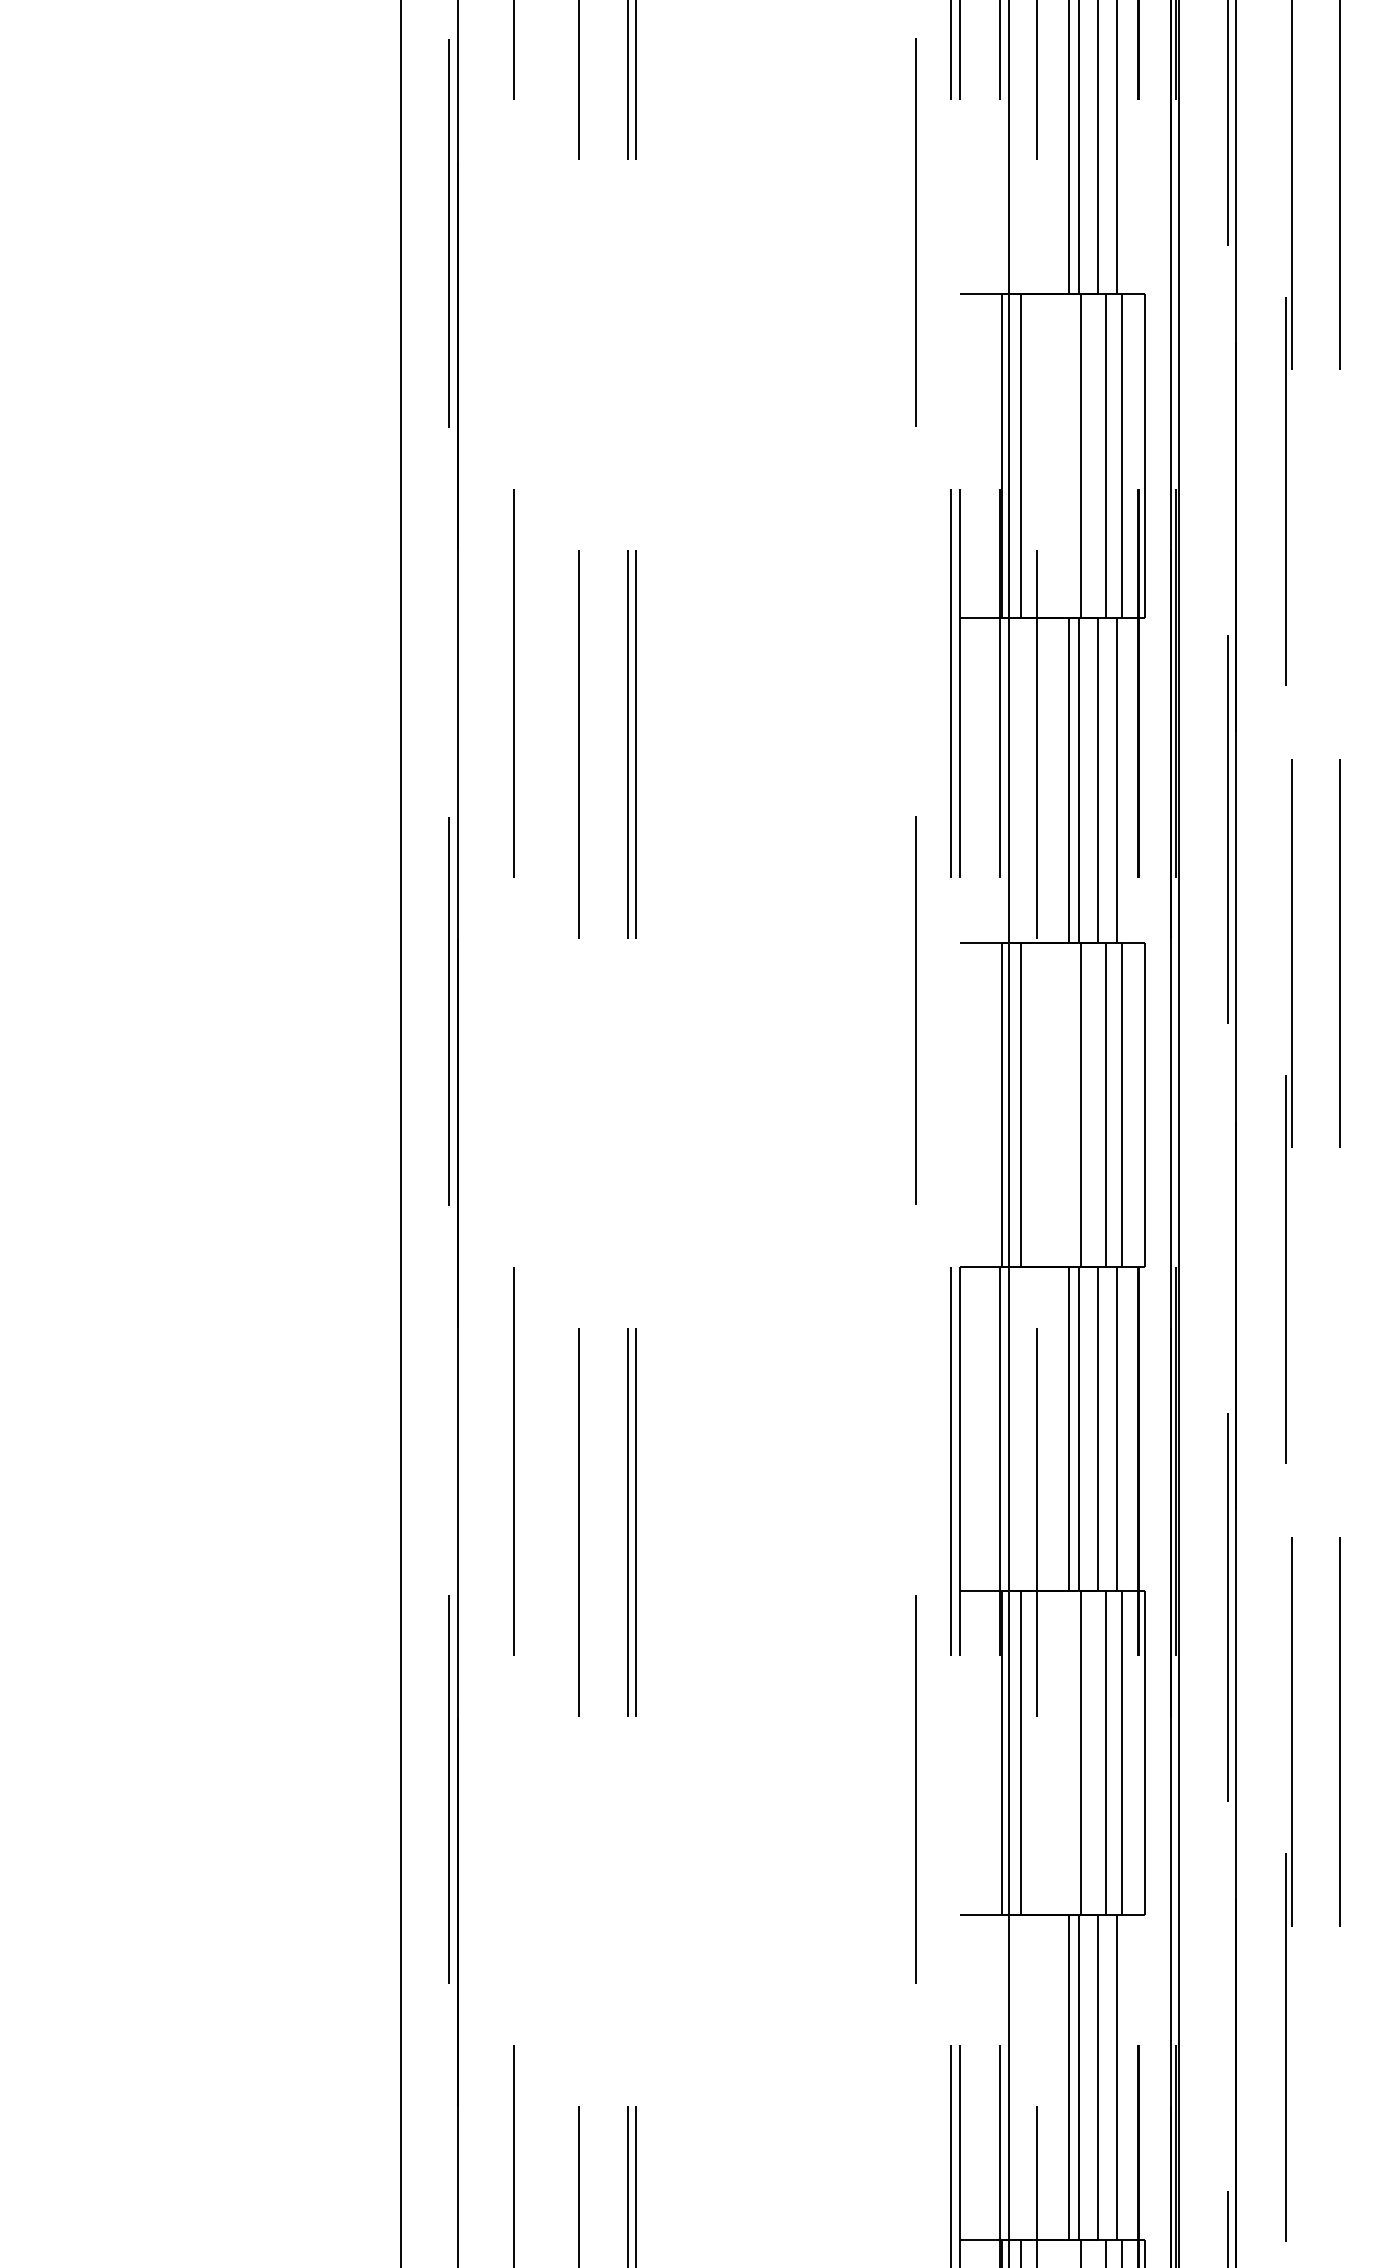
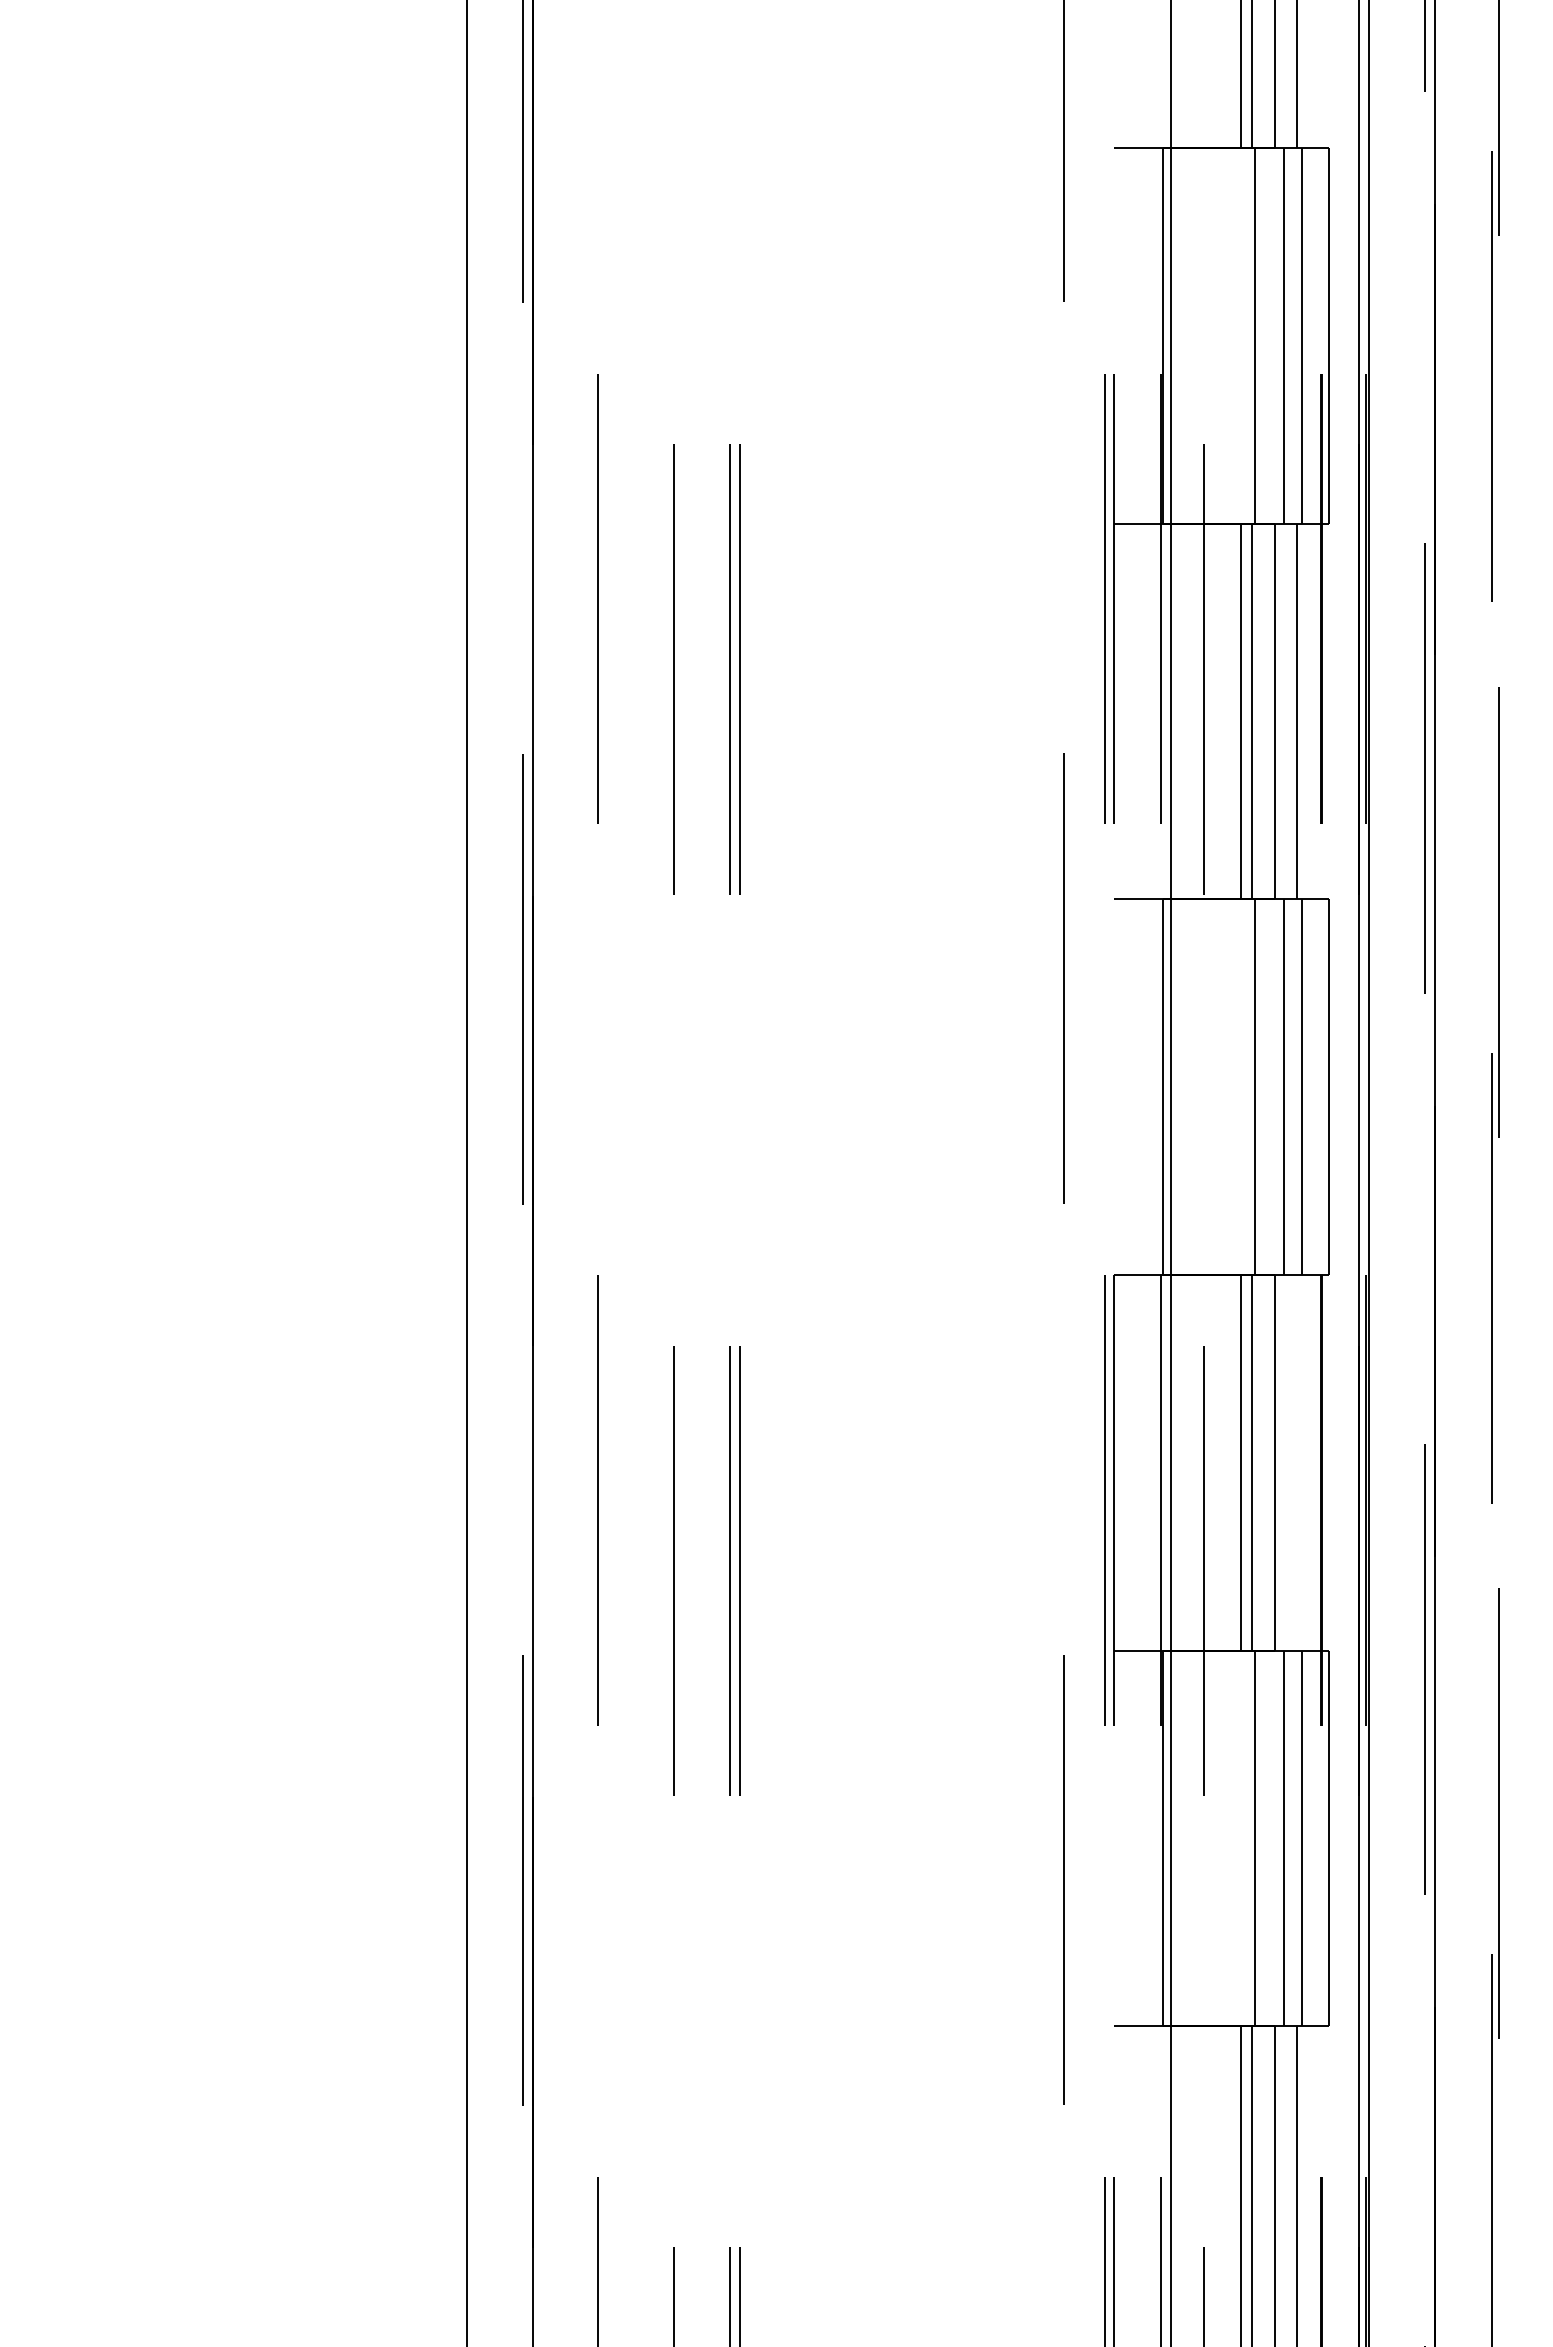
line: (1021, 456) -> (1186, 336), removed
line: (1021, 1104) -> (1186, 1086), removed
line: (1116, 1428) -> (1296, 1462), removed
line: (1021, 1753) -> (1186, 1838), removed

